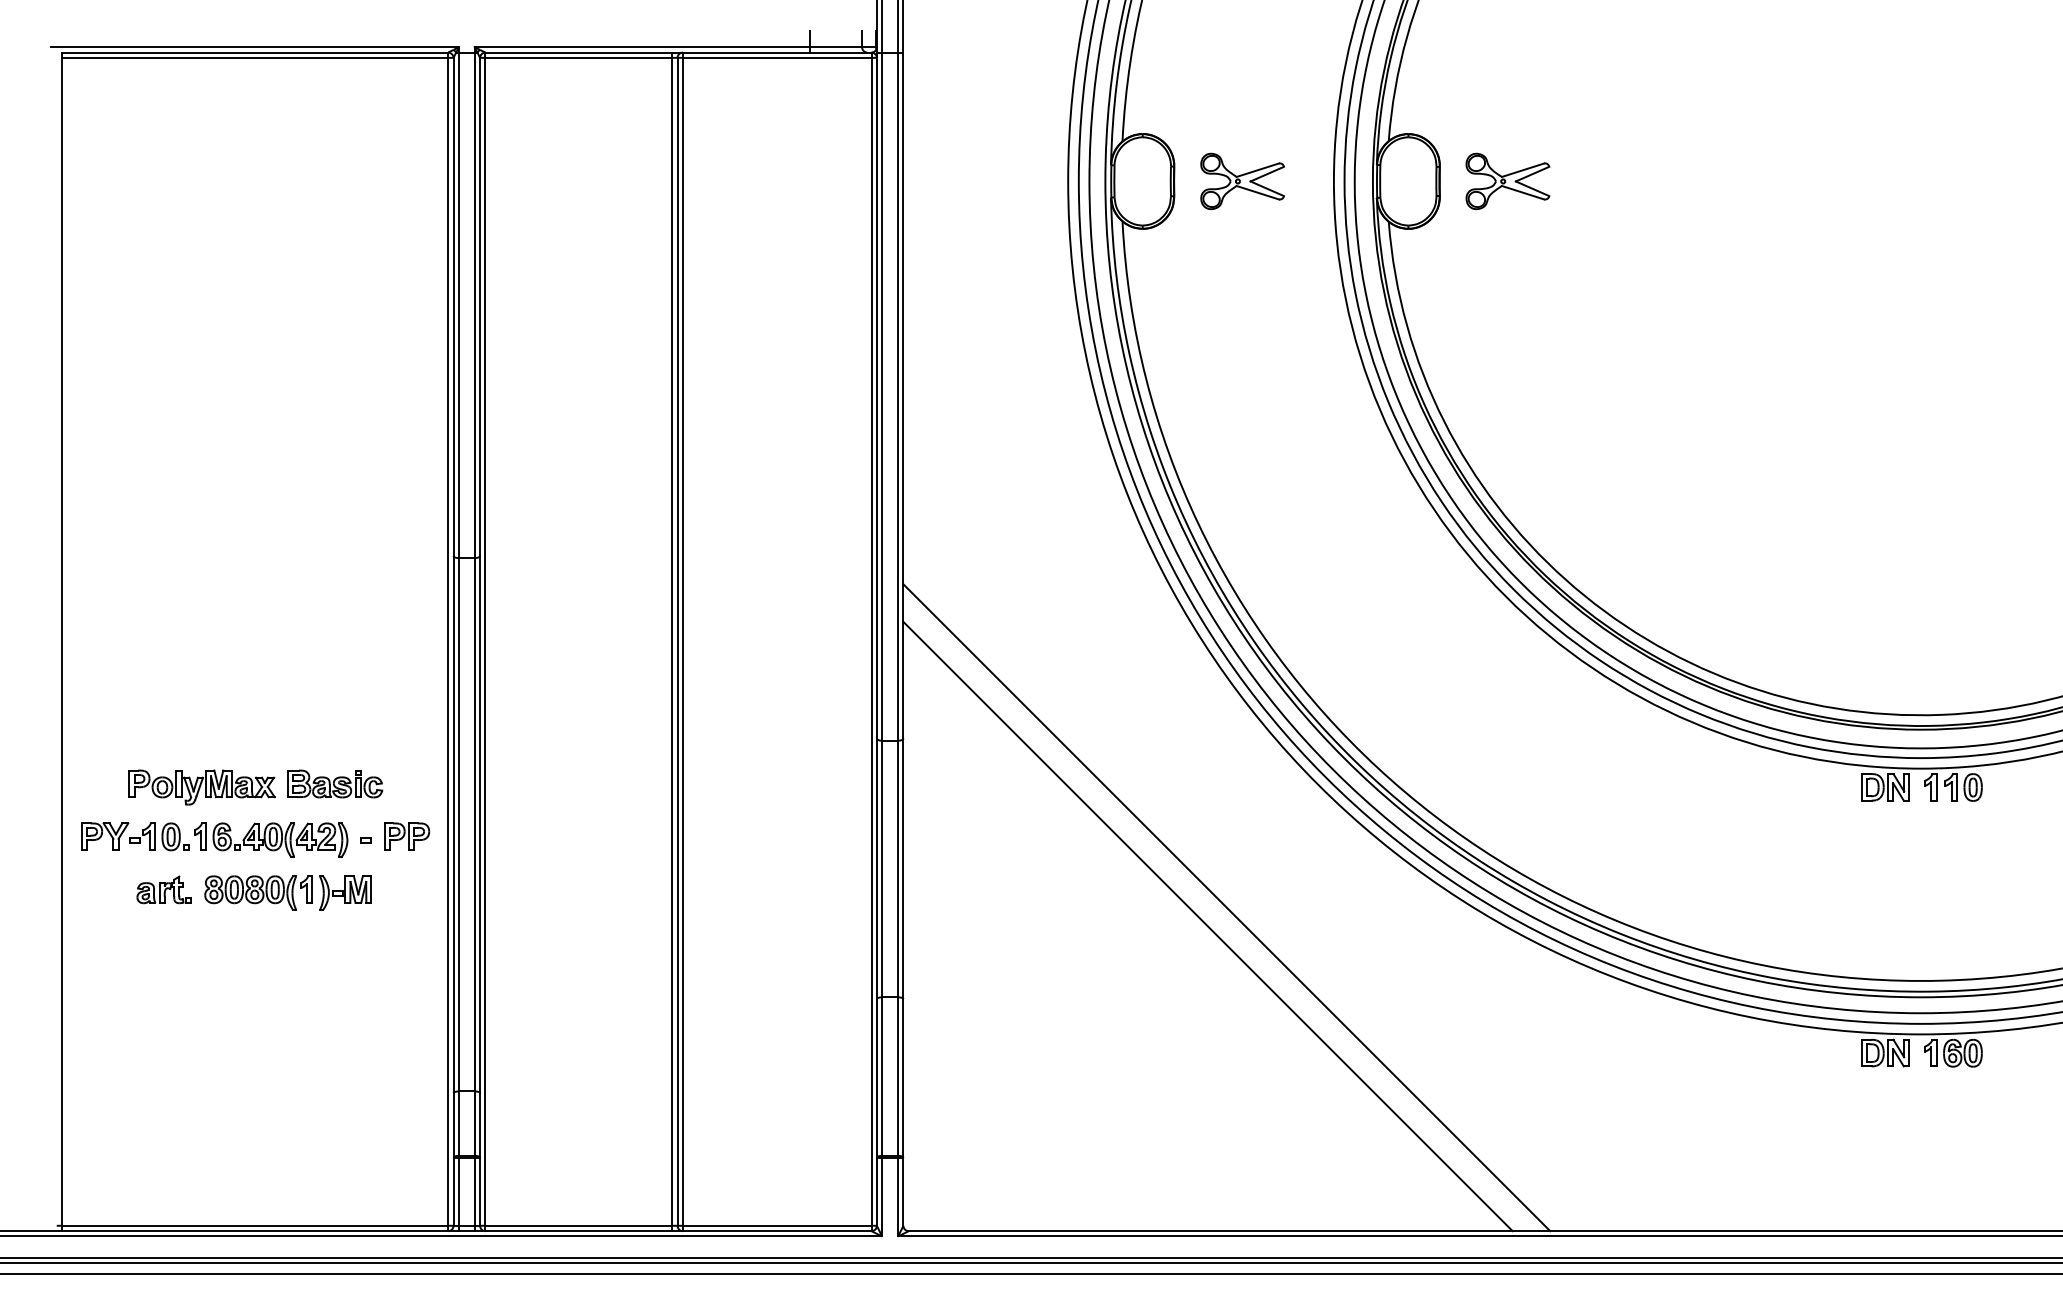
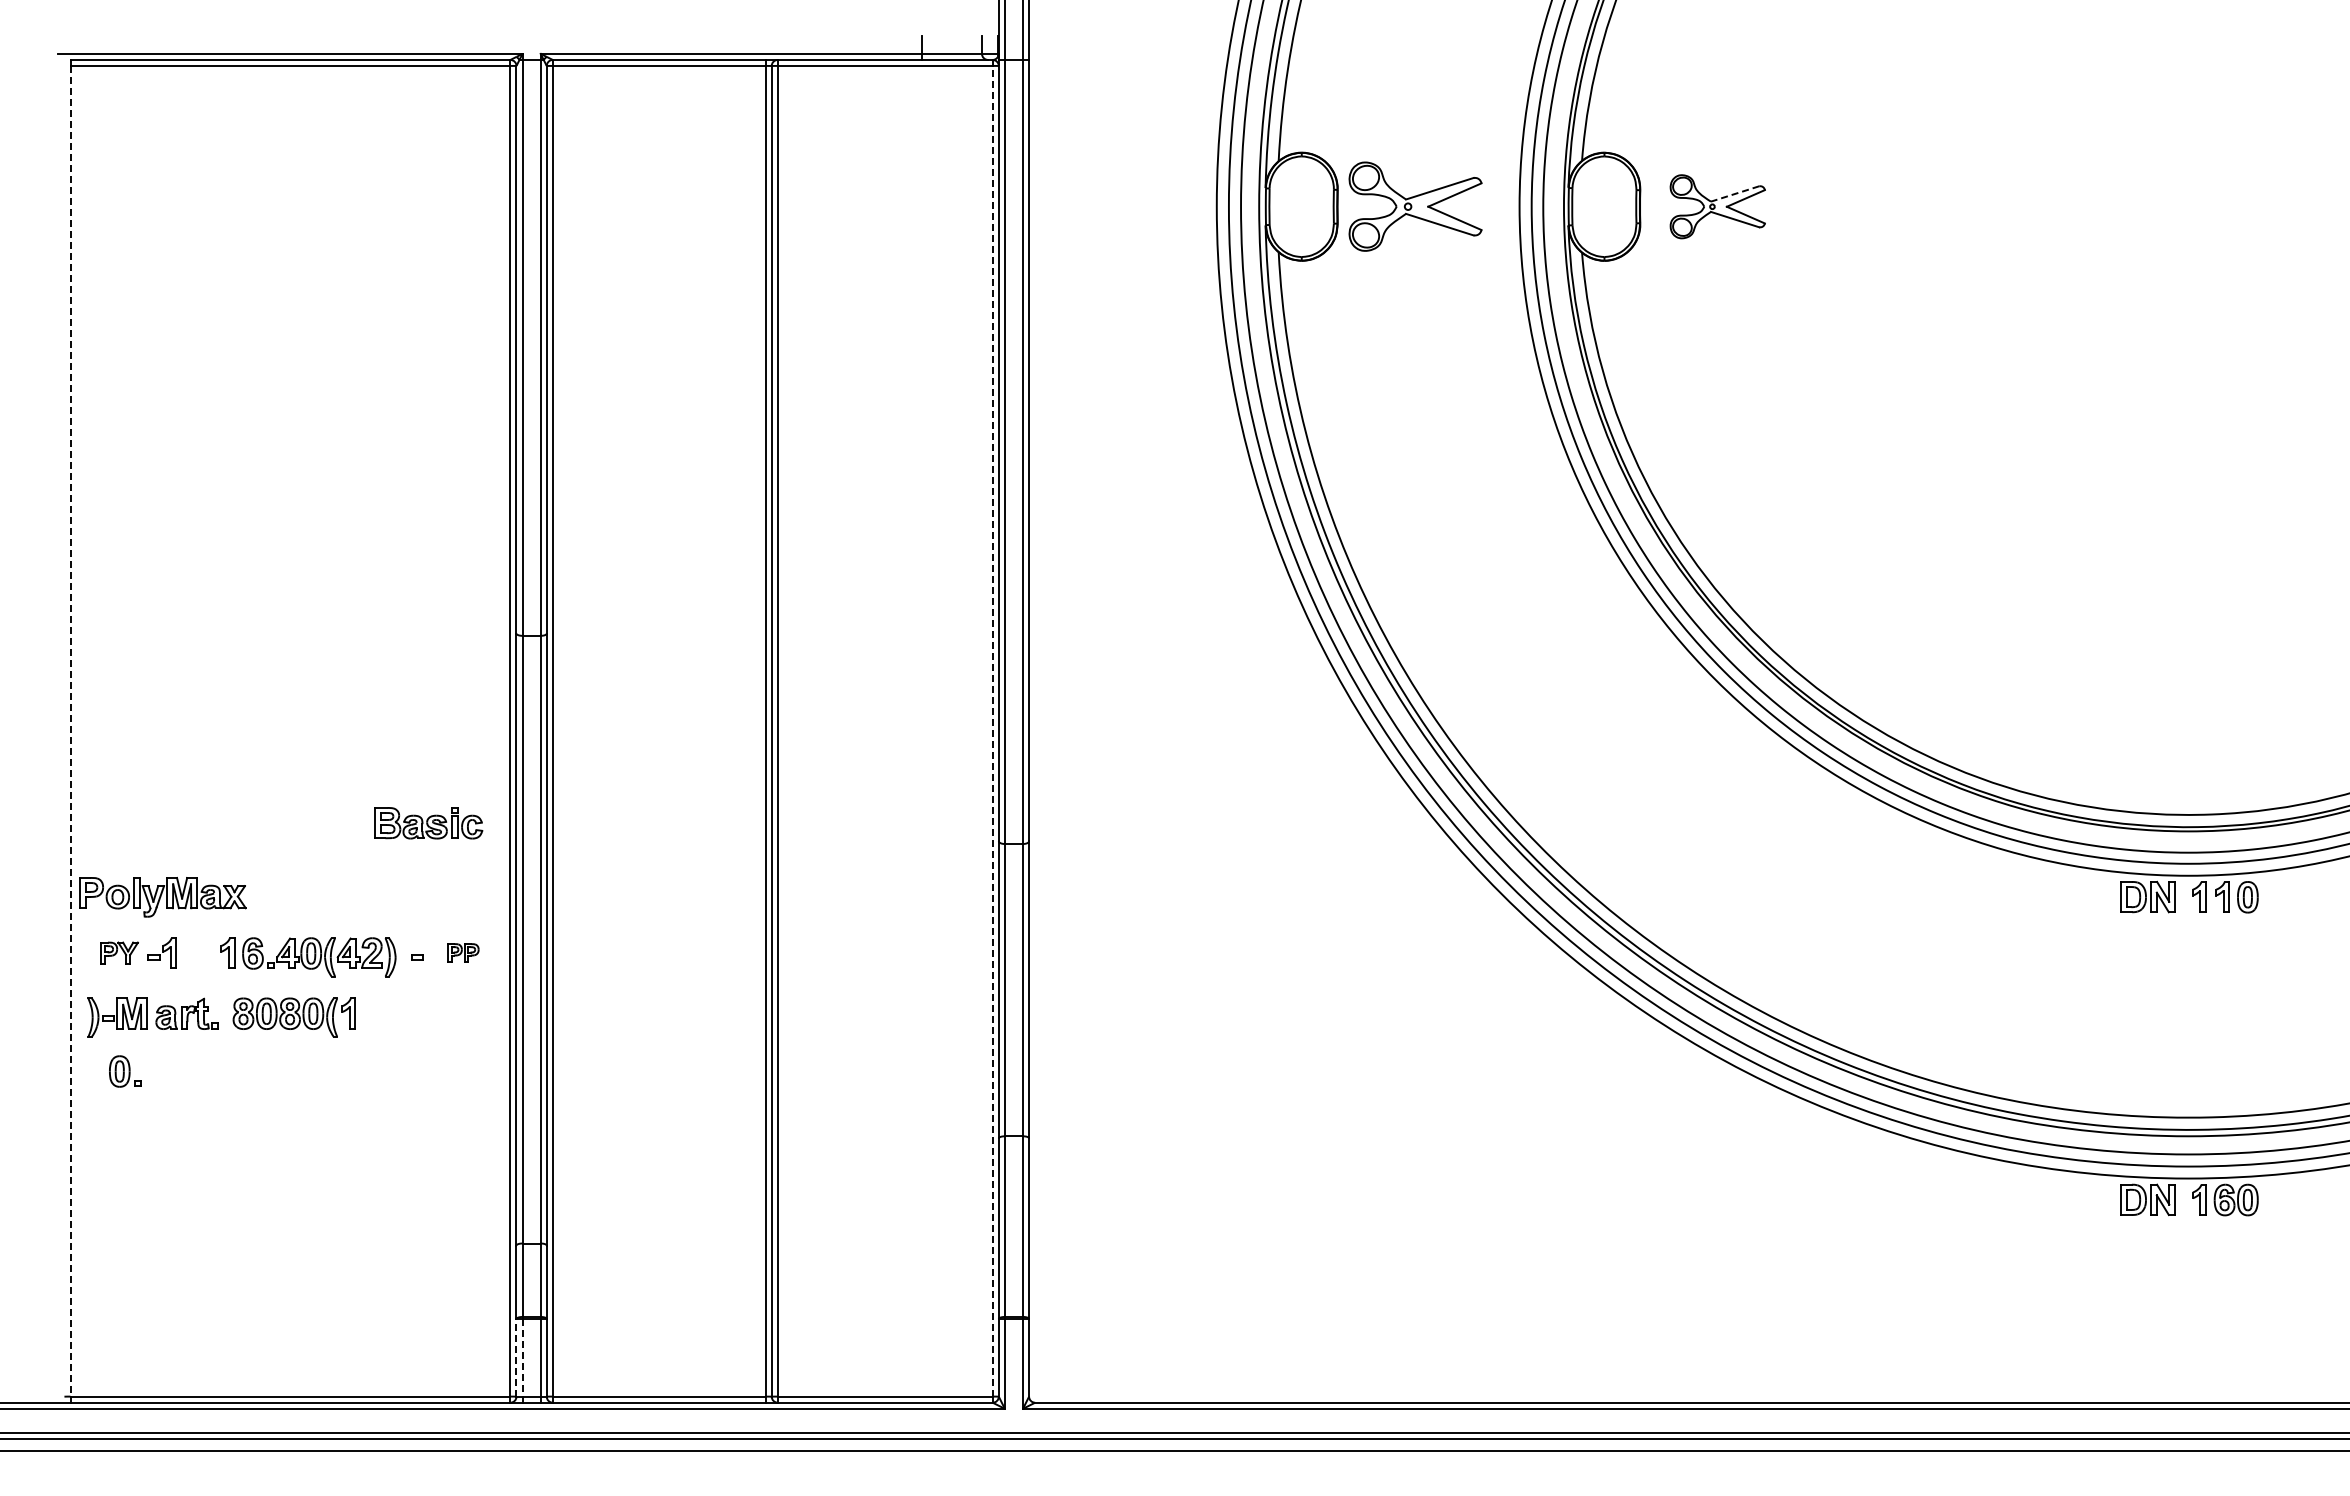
line: (1522, 170) -> (1734, 194), solid -> dashed
part: (1242, 181) -> (1415, 206), size x1.4
line: (871, 641) -> (992, 730), solid -> dashed
line: (62, 642) -> (70, 731), solid -> dashed
part: (335, 784) -> (428, 823), moved
part: (201, 787) -> (162, 897), moved
part: (105, 835) -> (119, 952), size x0.7
part: (407, 835) -> (463, 952), size x0.6
part: (176, 836) -> (125, 1071), moved
part: (345, 893) -> (117, 1017), moved
line: (1226, 907) -> (1397, 1033), removed
line: (1208, 926) -> (1376, 1055), removed
line: (453, 1191) -> (516, 1357), solid -> dashed
line: (458, 1191) -> (522, 1357), solid -> dashed

